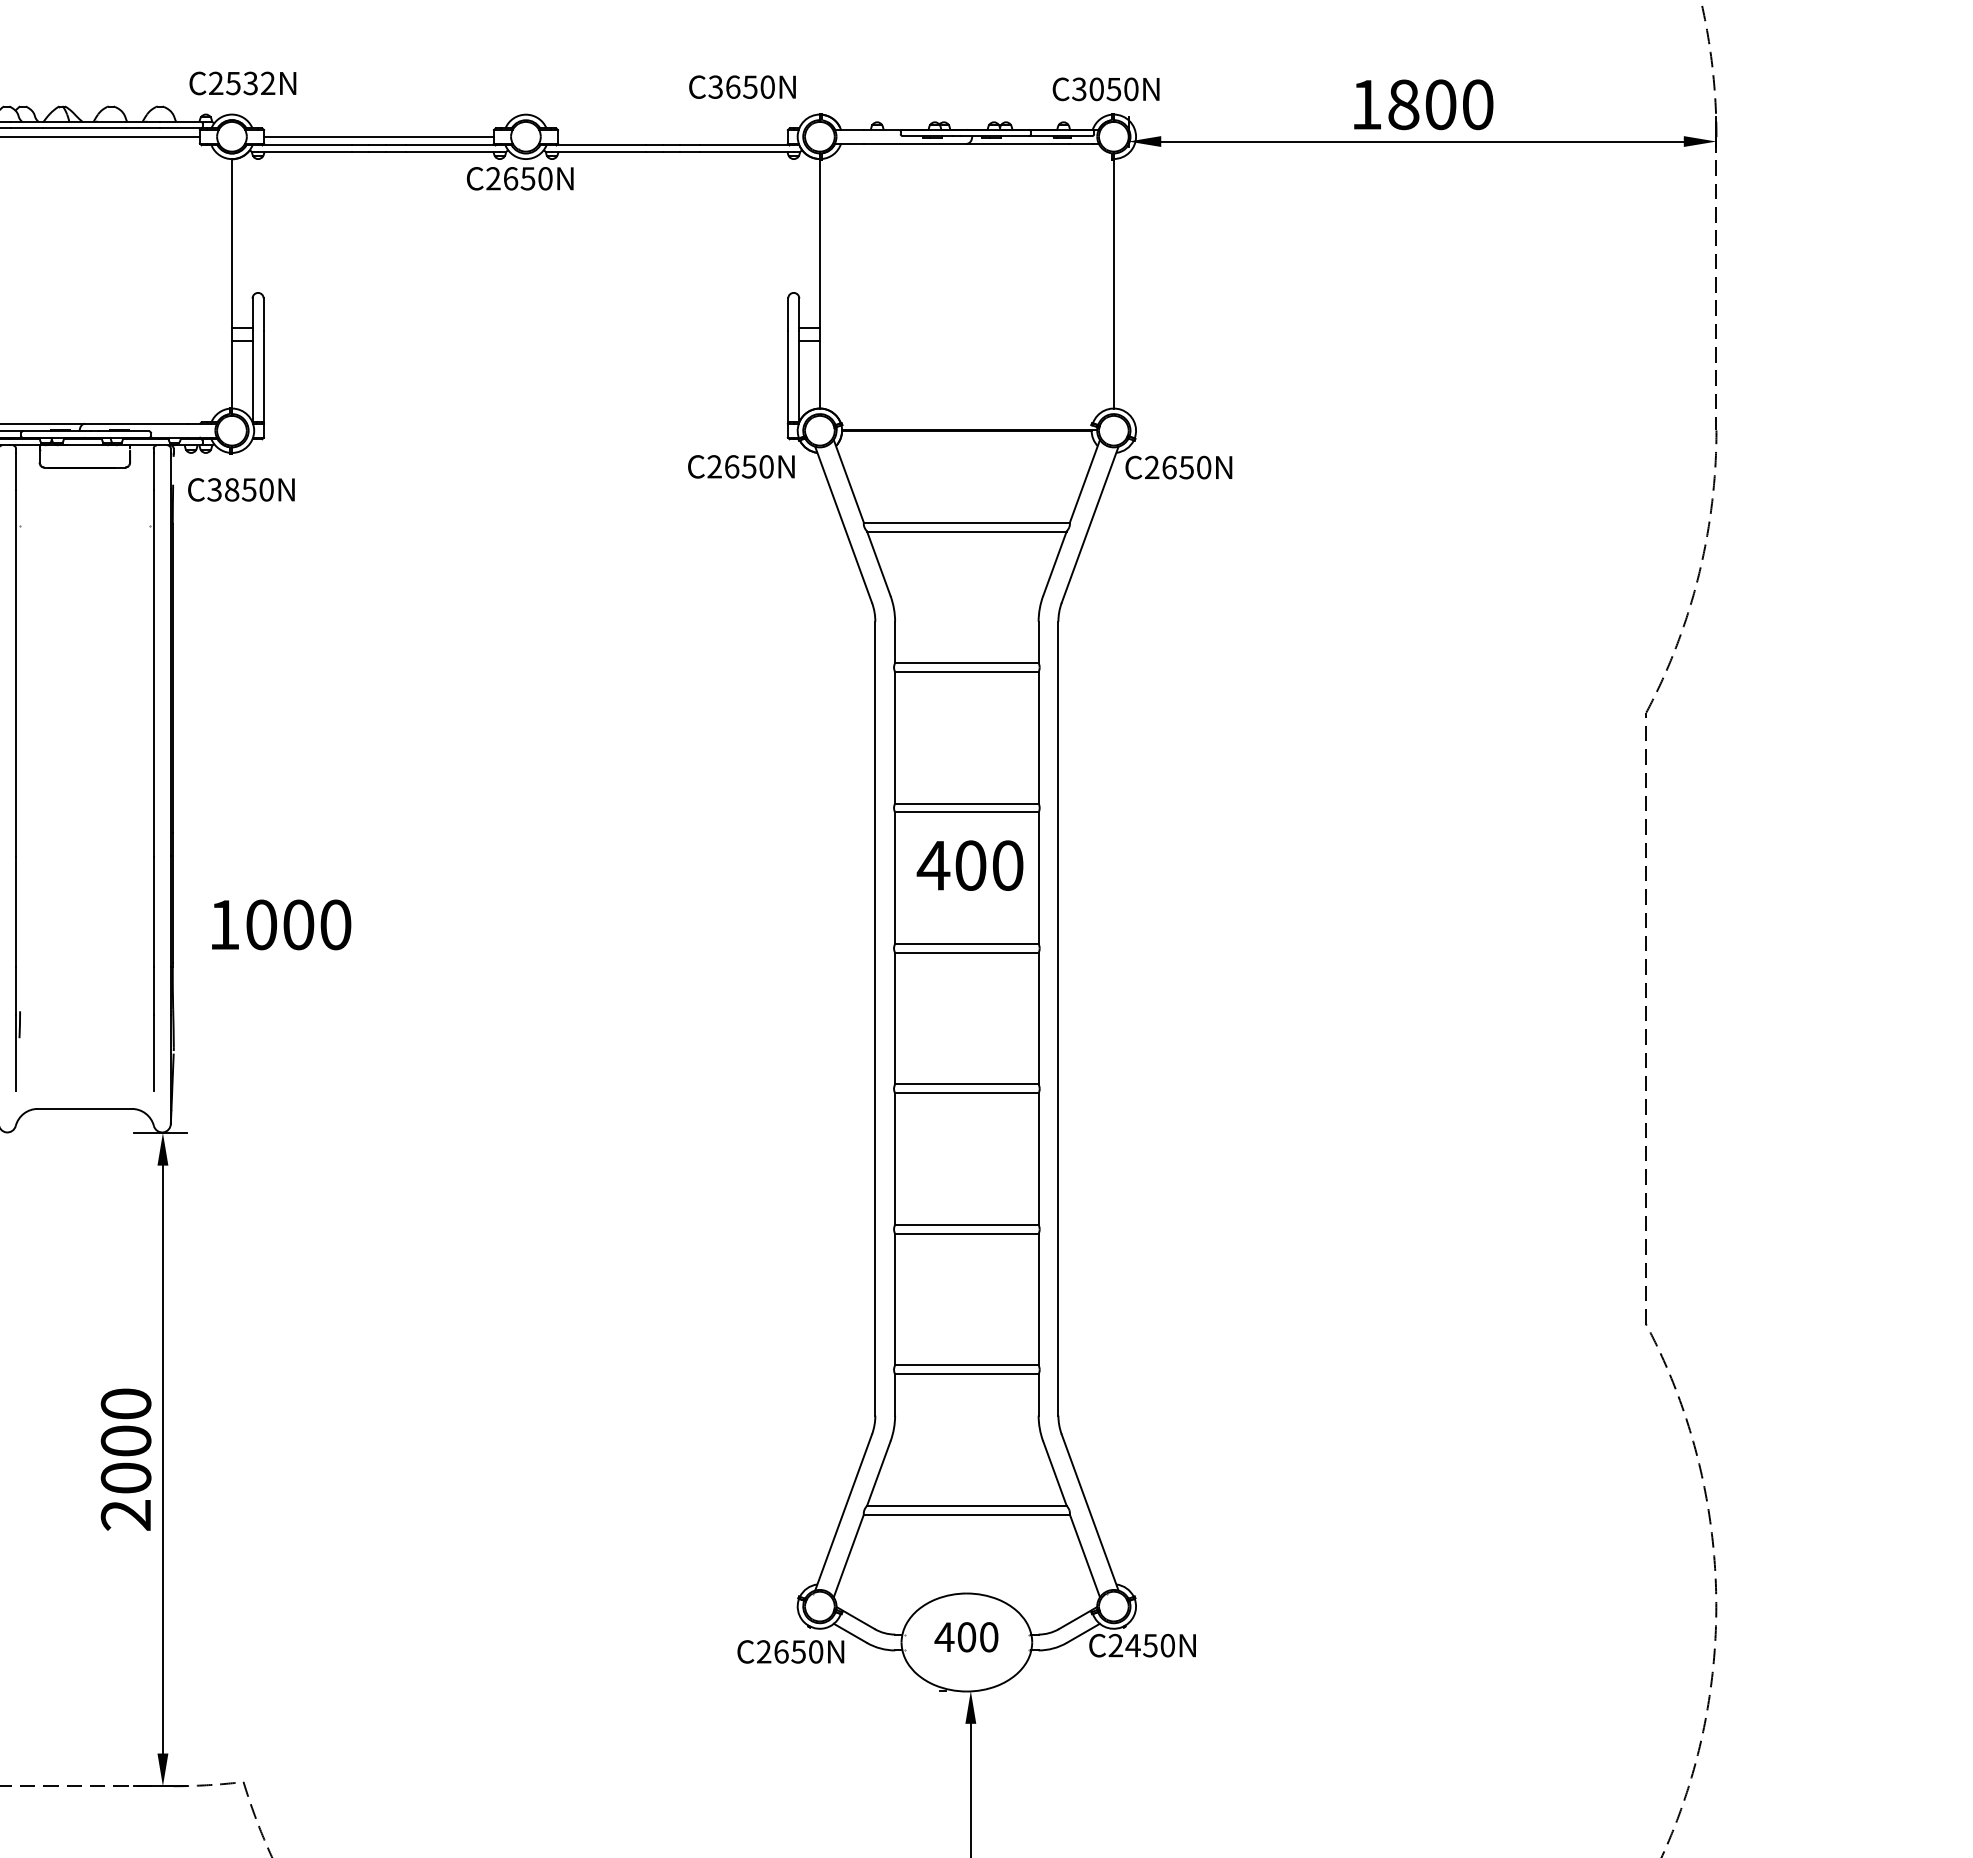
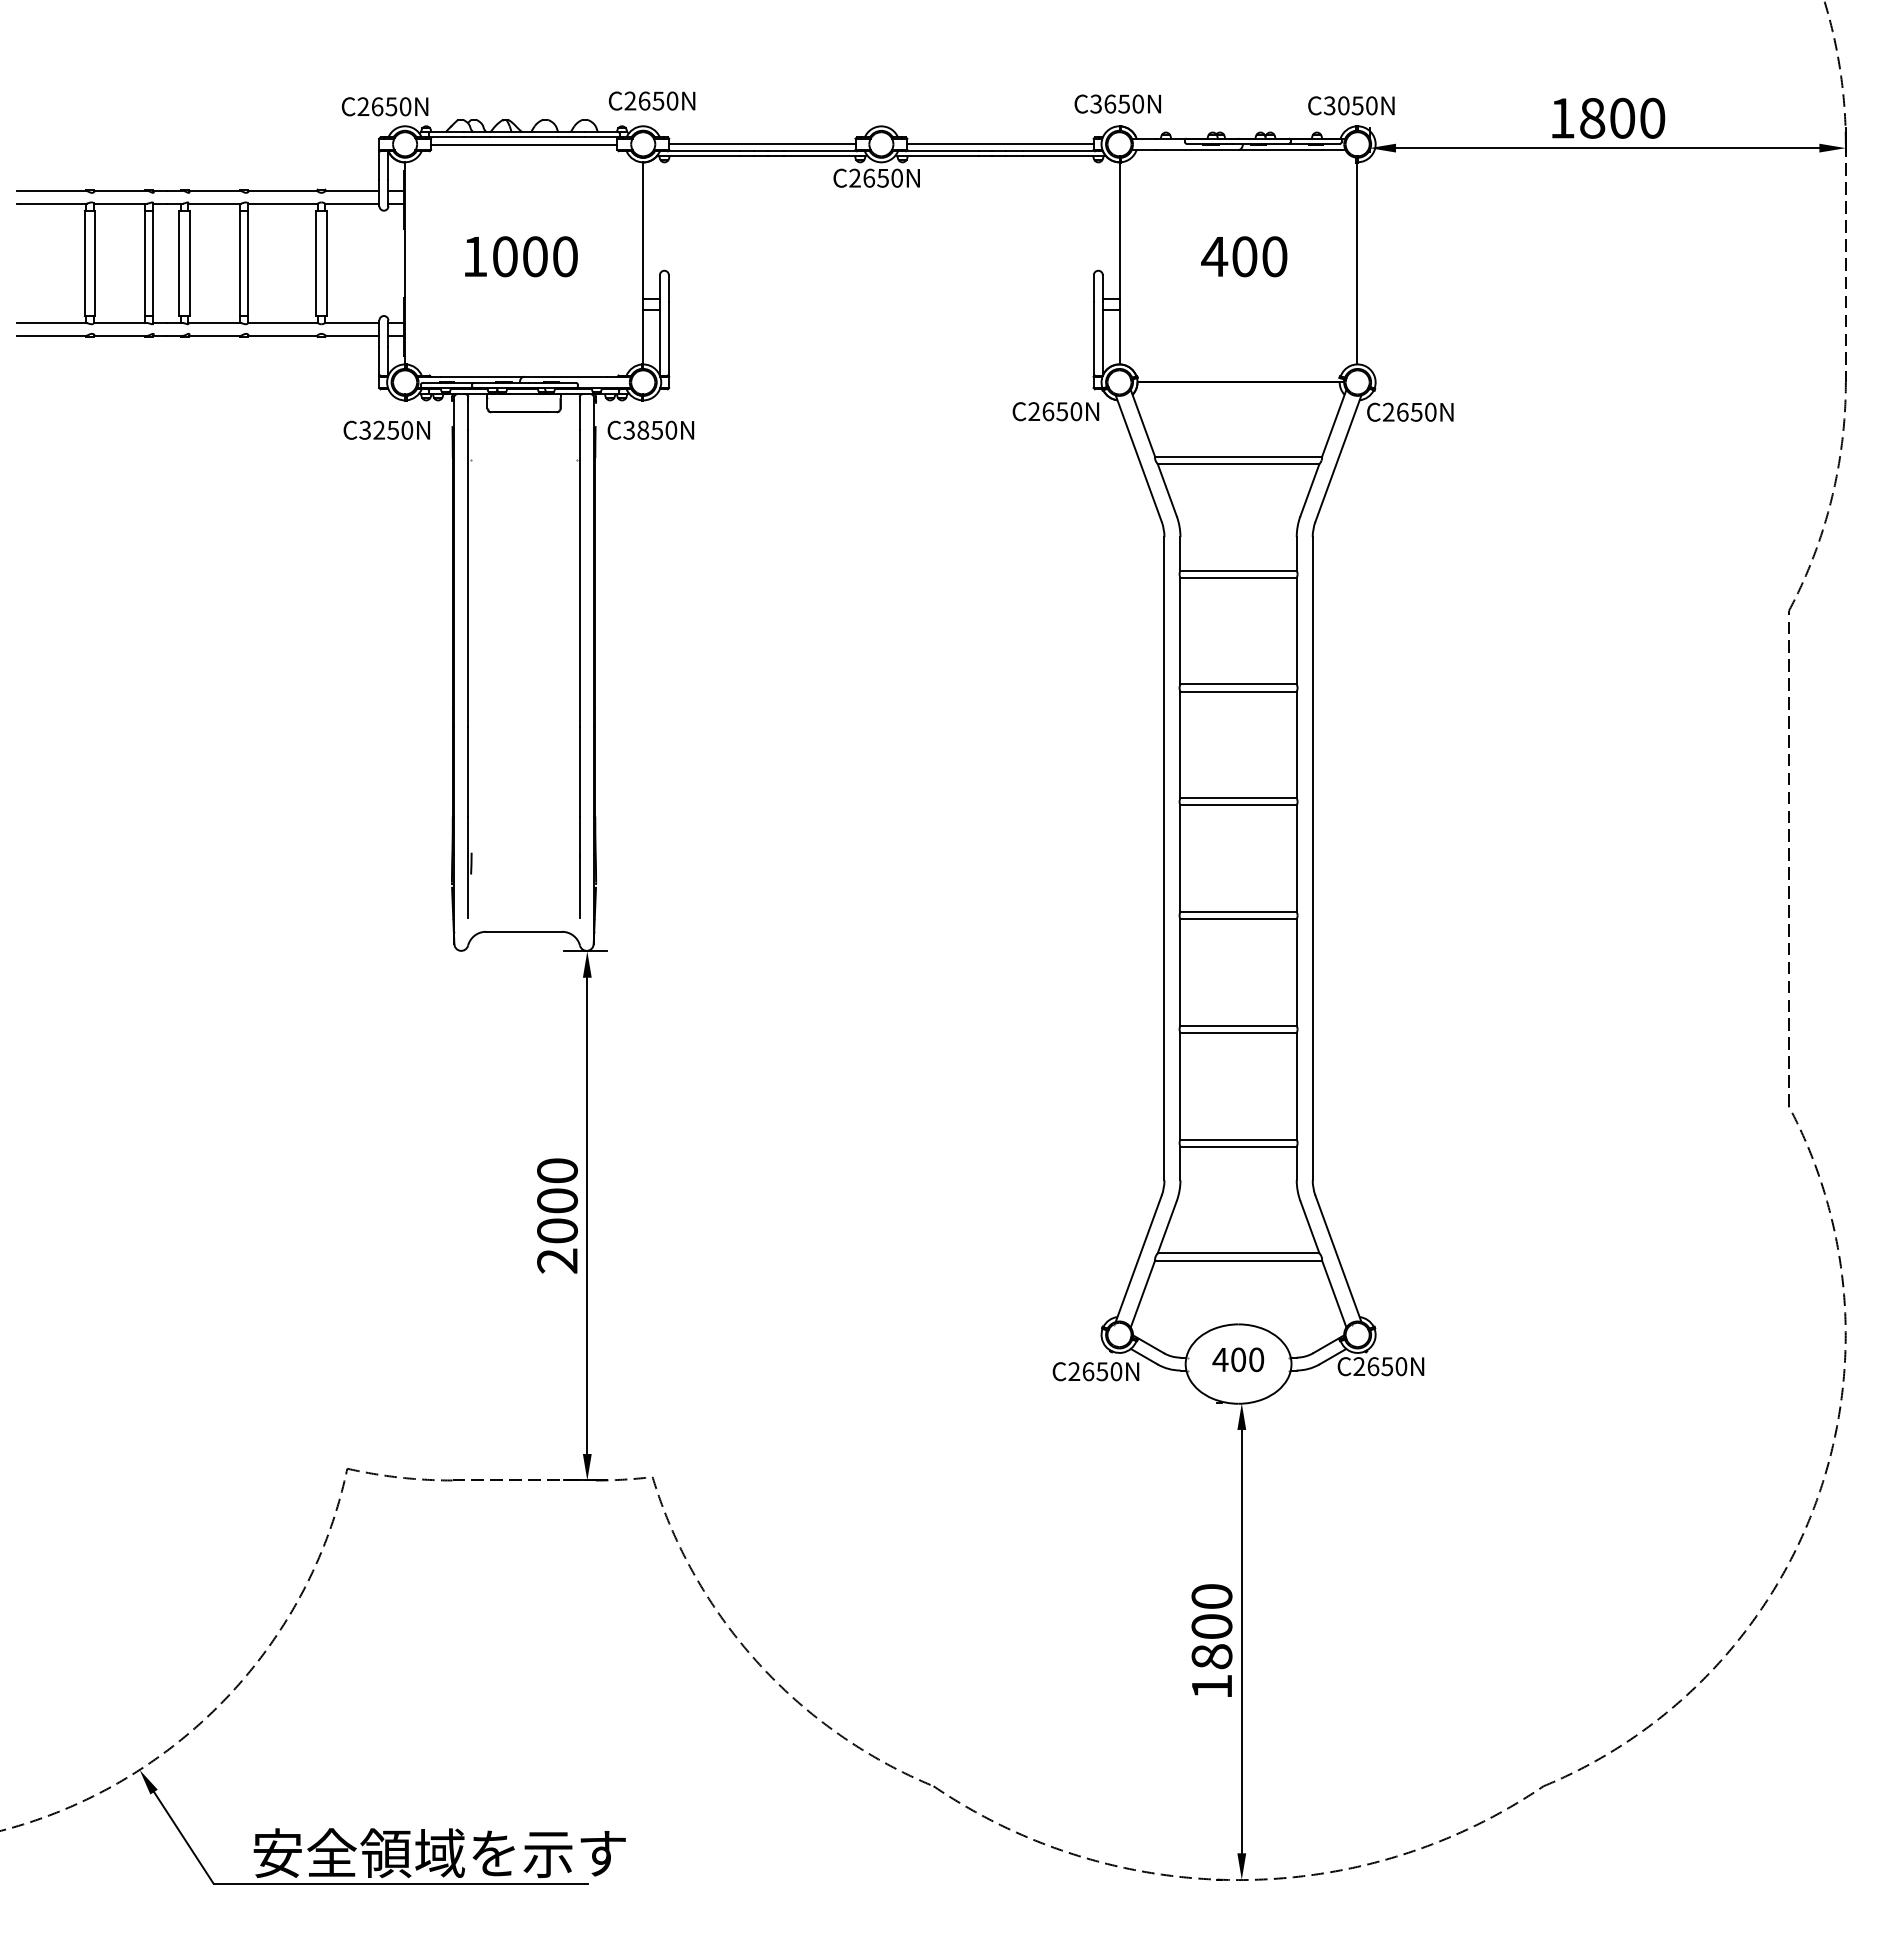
text: (250, 82) -> (658, 100), C2532N -> C2650N
text: (742, 86) -> (1117, 103), moved
line: (672, 137) -> (1000, 144), added
text: (970, 865) -> (1244, 256), moved
text: (281, 924) -> (521, 256), moved
text: (1133, 1645) -> (1373, 1366), C2450N -> C2650N

